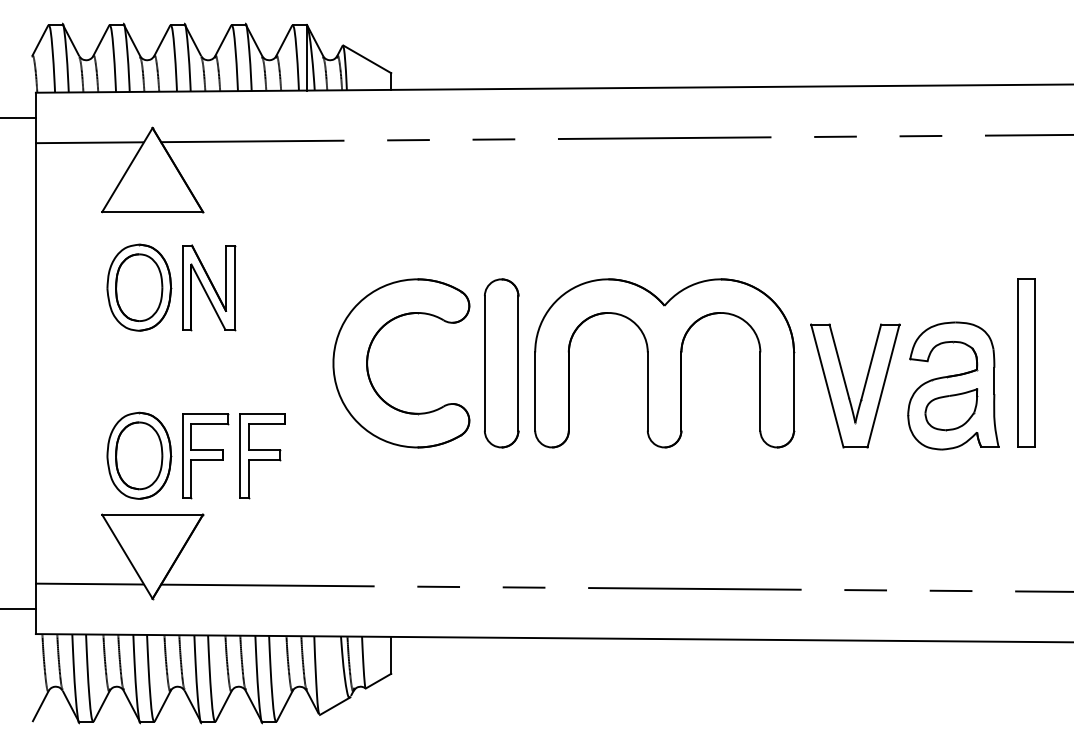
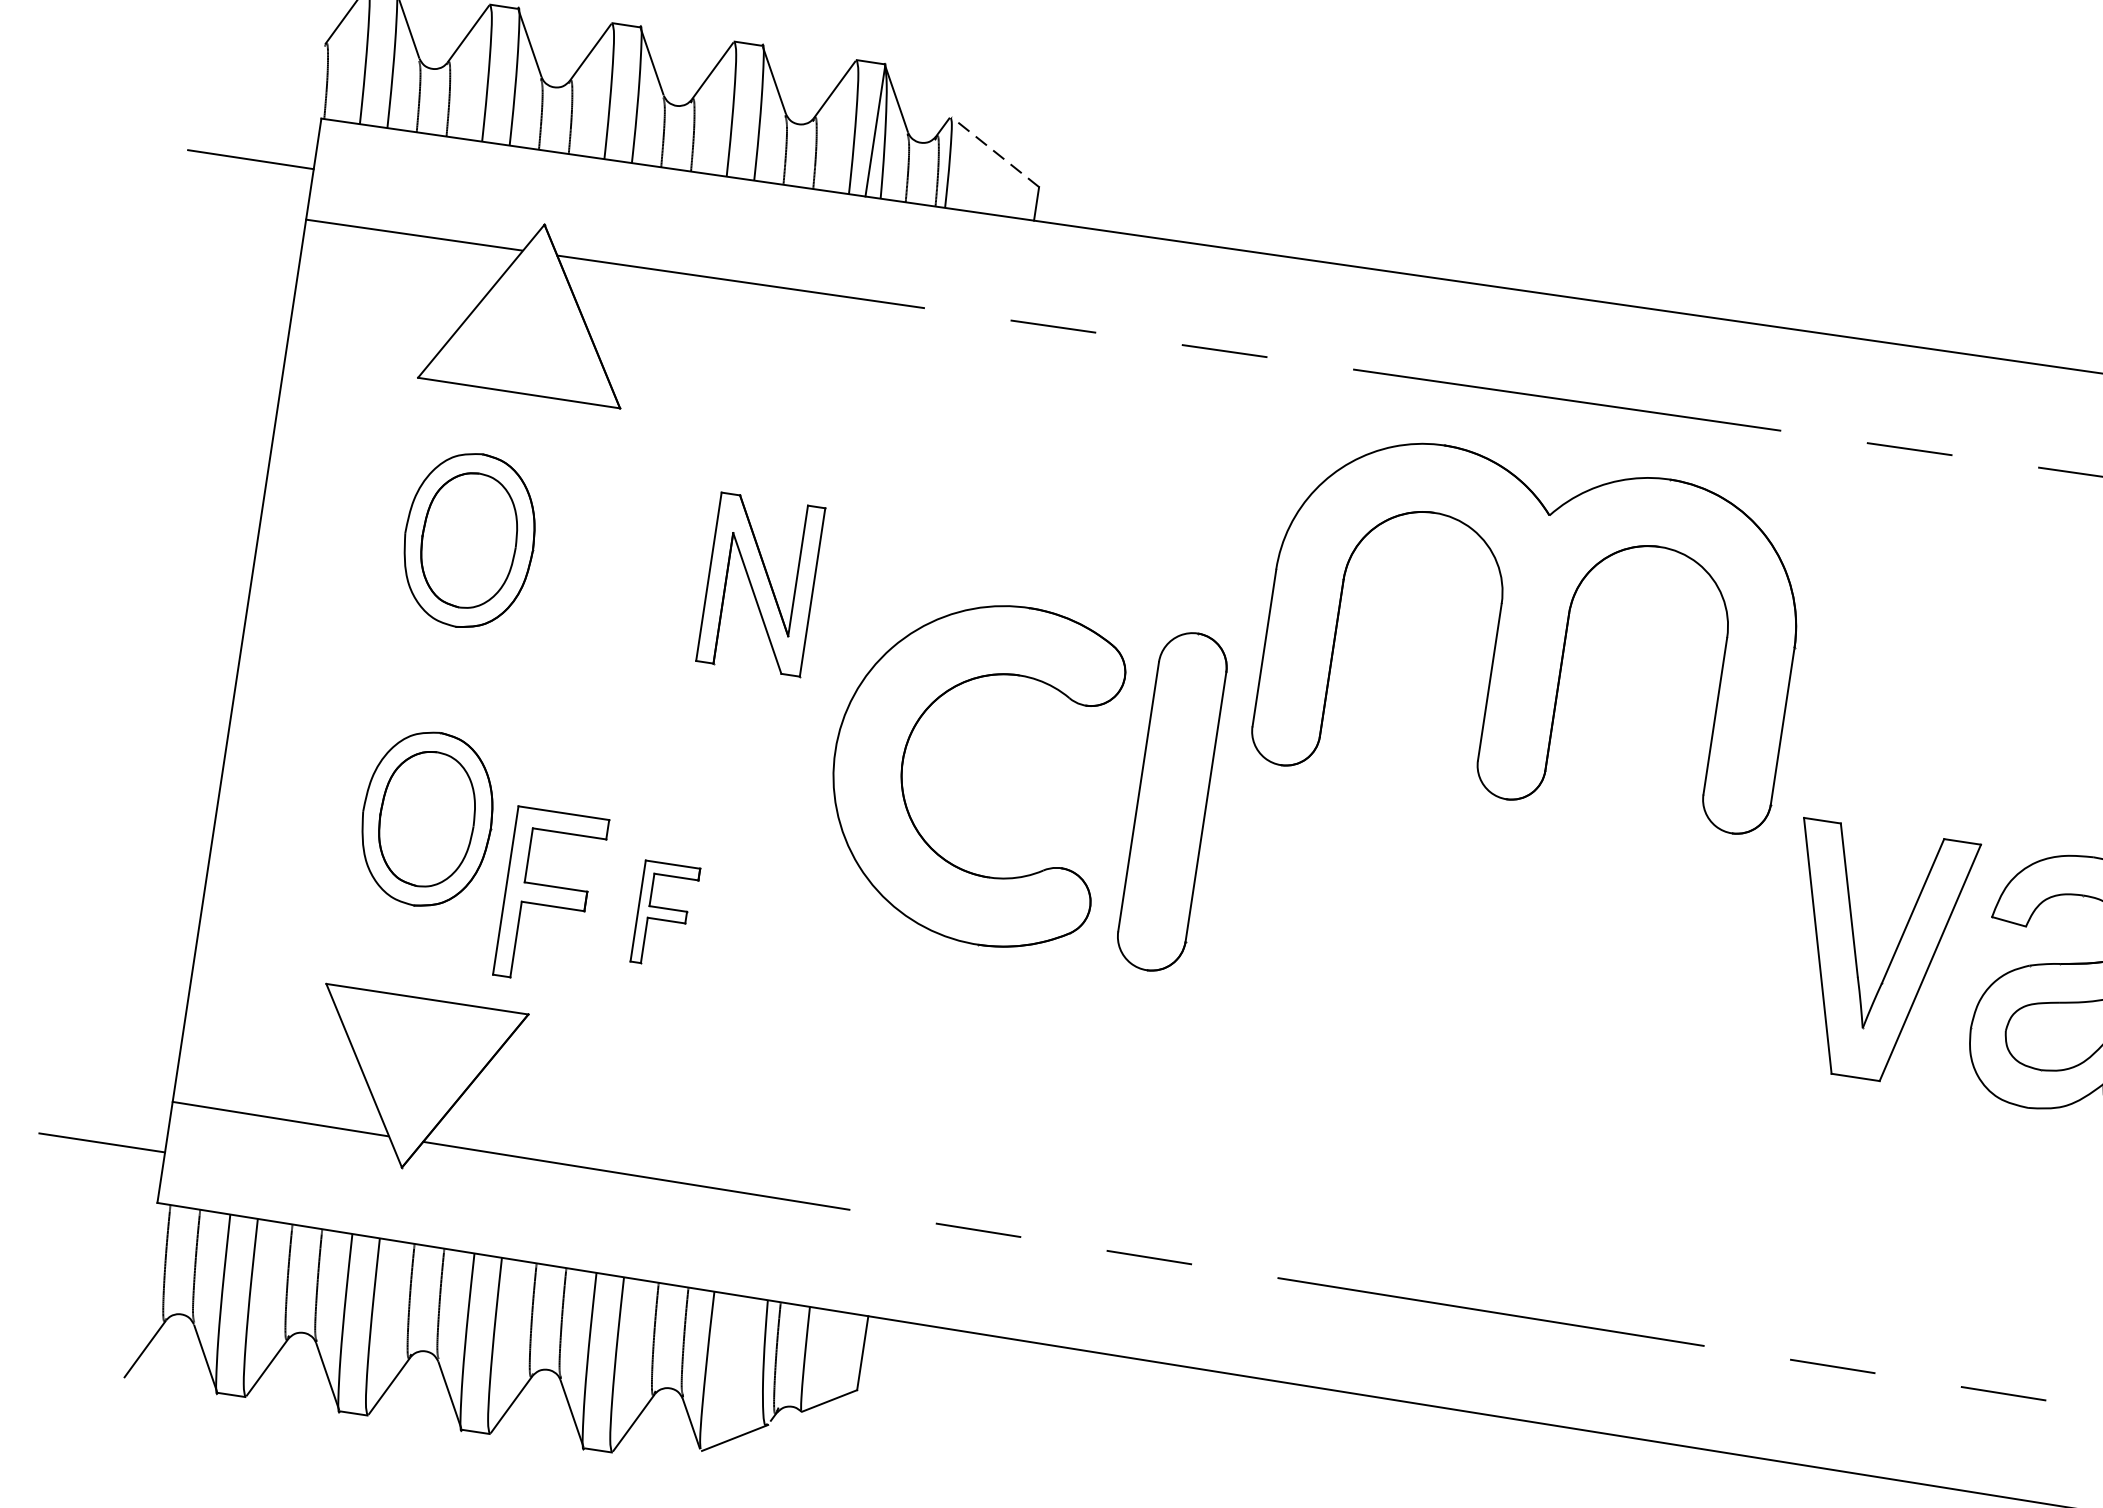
line: (367, 59) -> (995, 152), solid -> dashed
part: (209, 287) -> (762, 584), moved
part: (664, 363) -> (1531, 631), moved
part: (139, 455) -> (427, 818), moved
part: (262, 456) -> (665, 915), size x0.6

